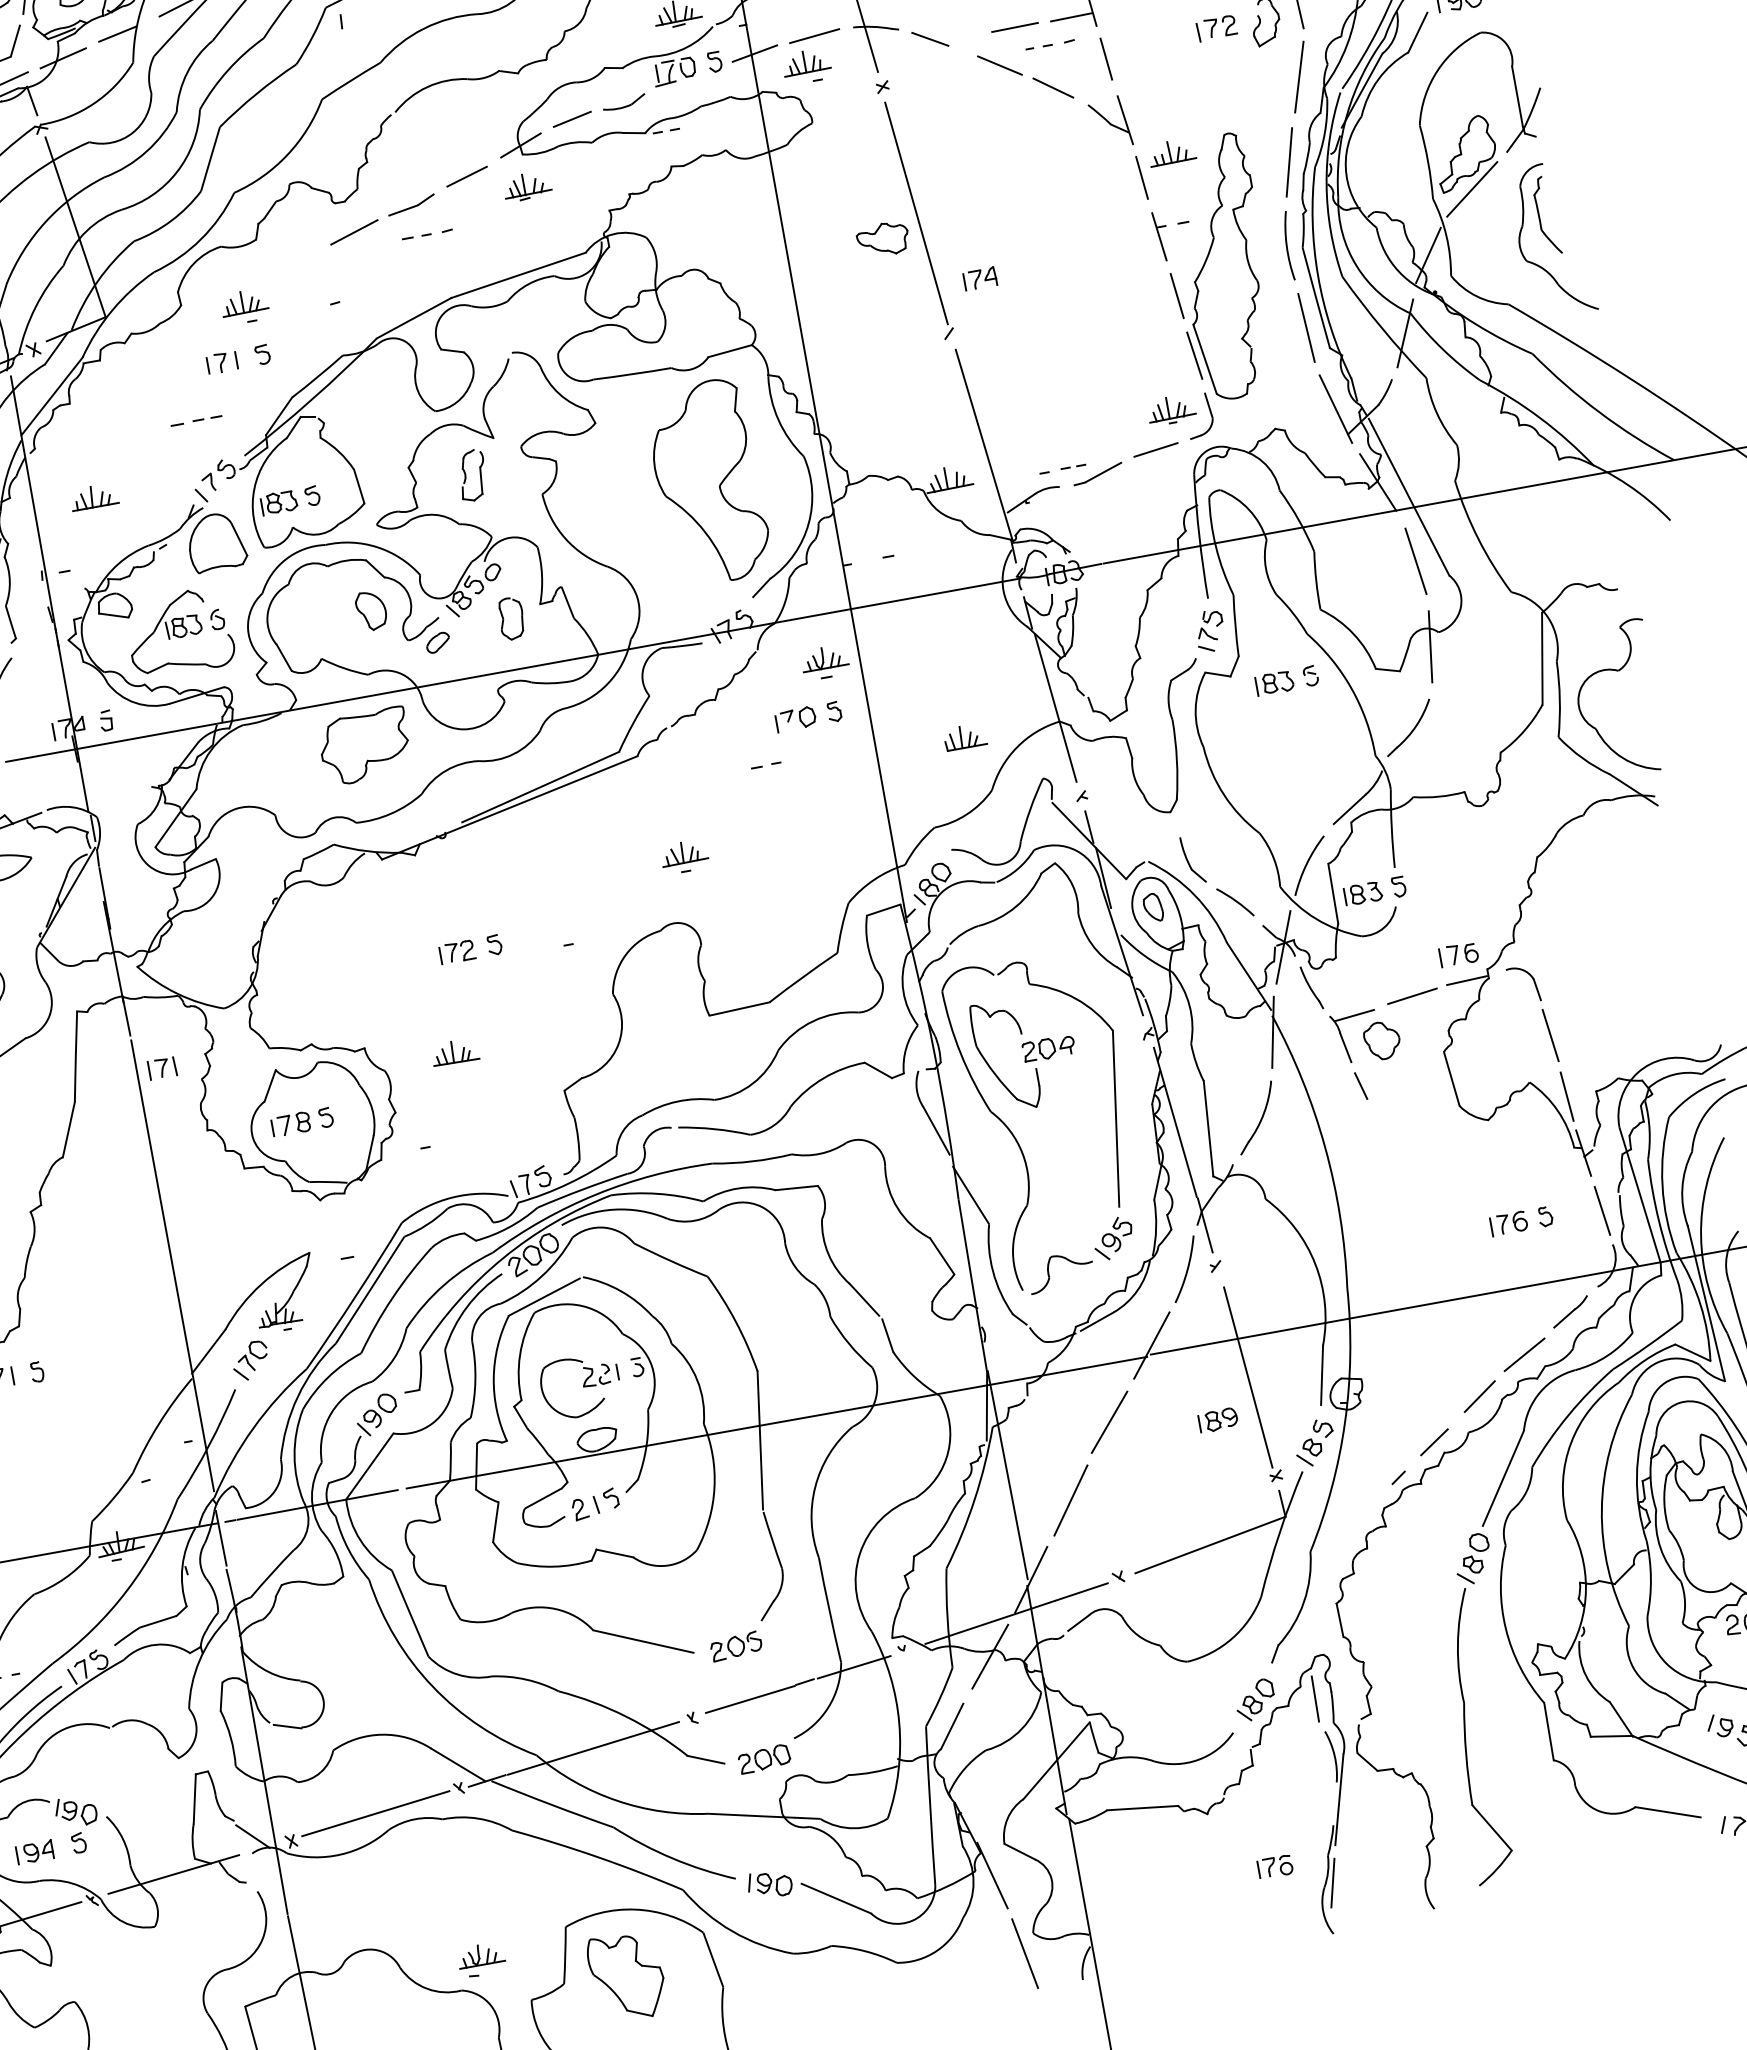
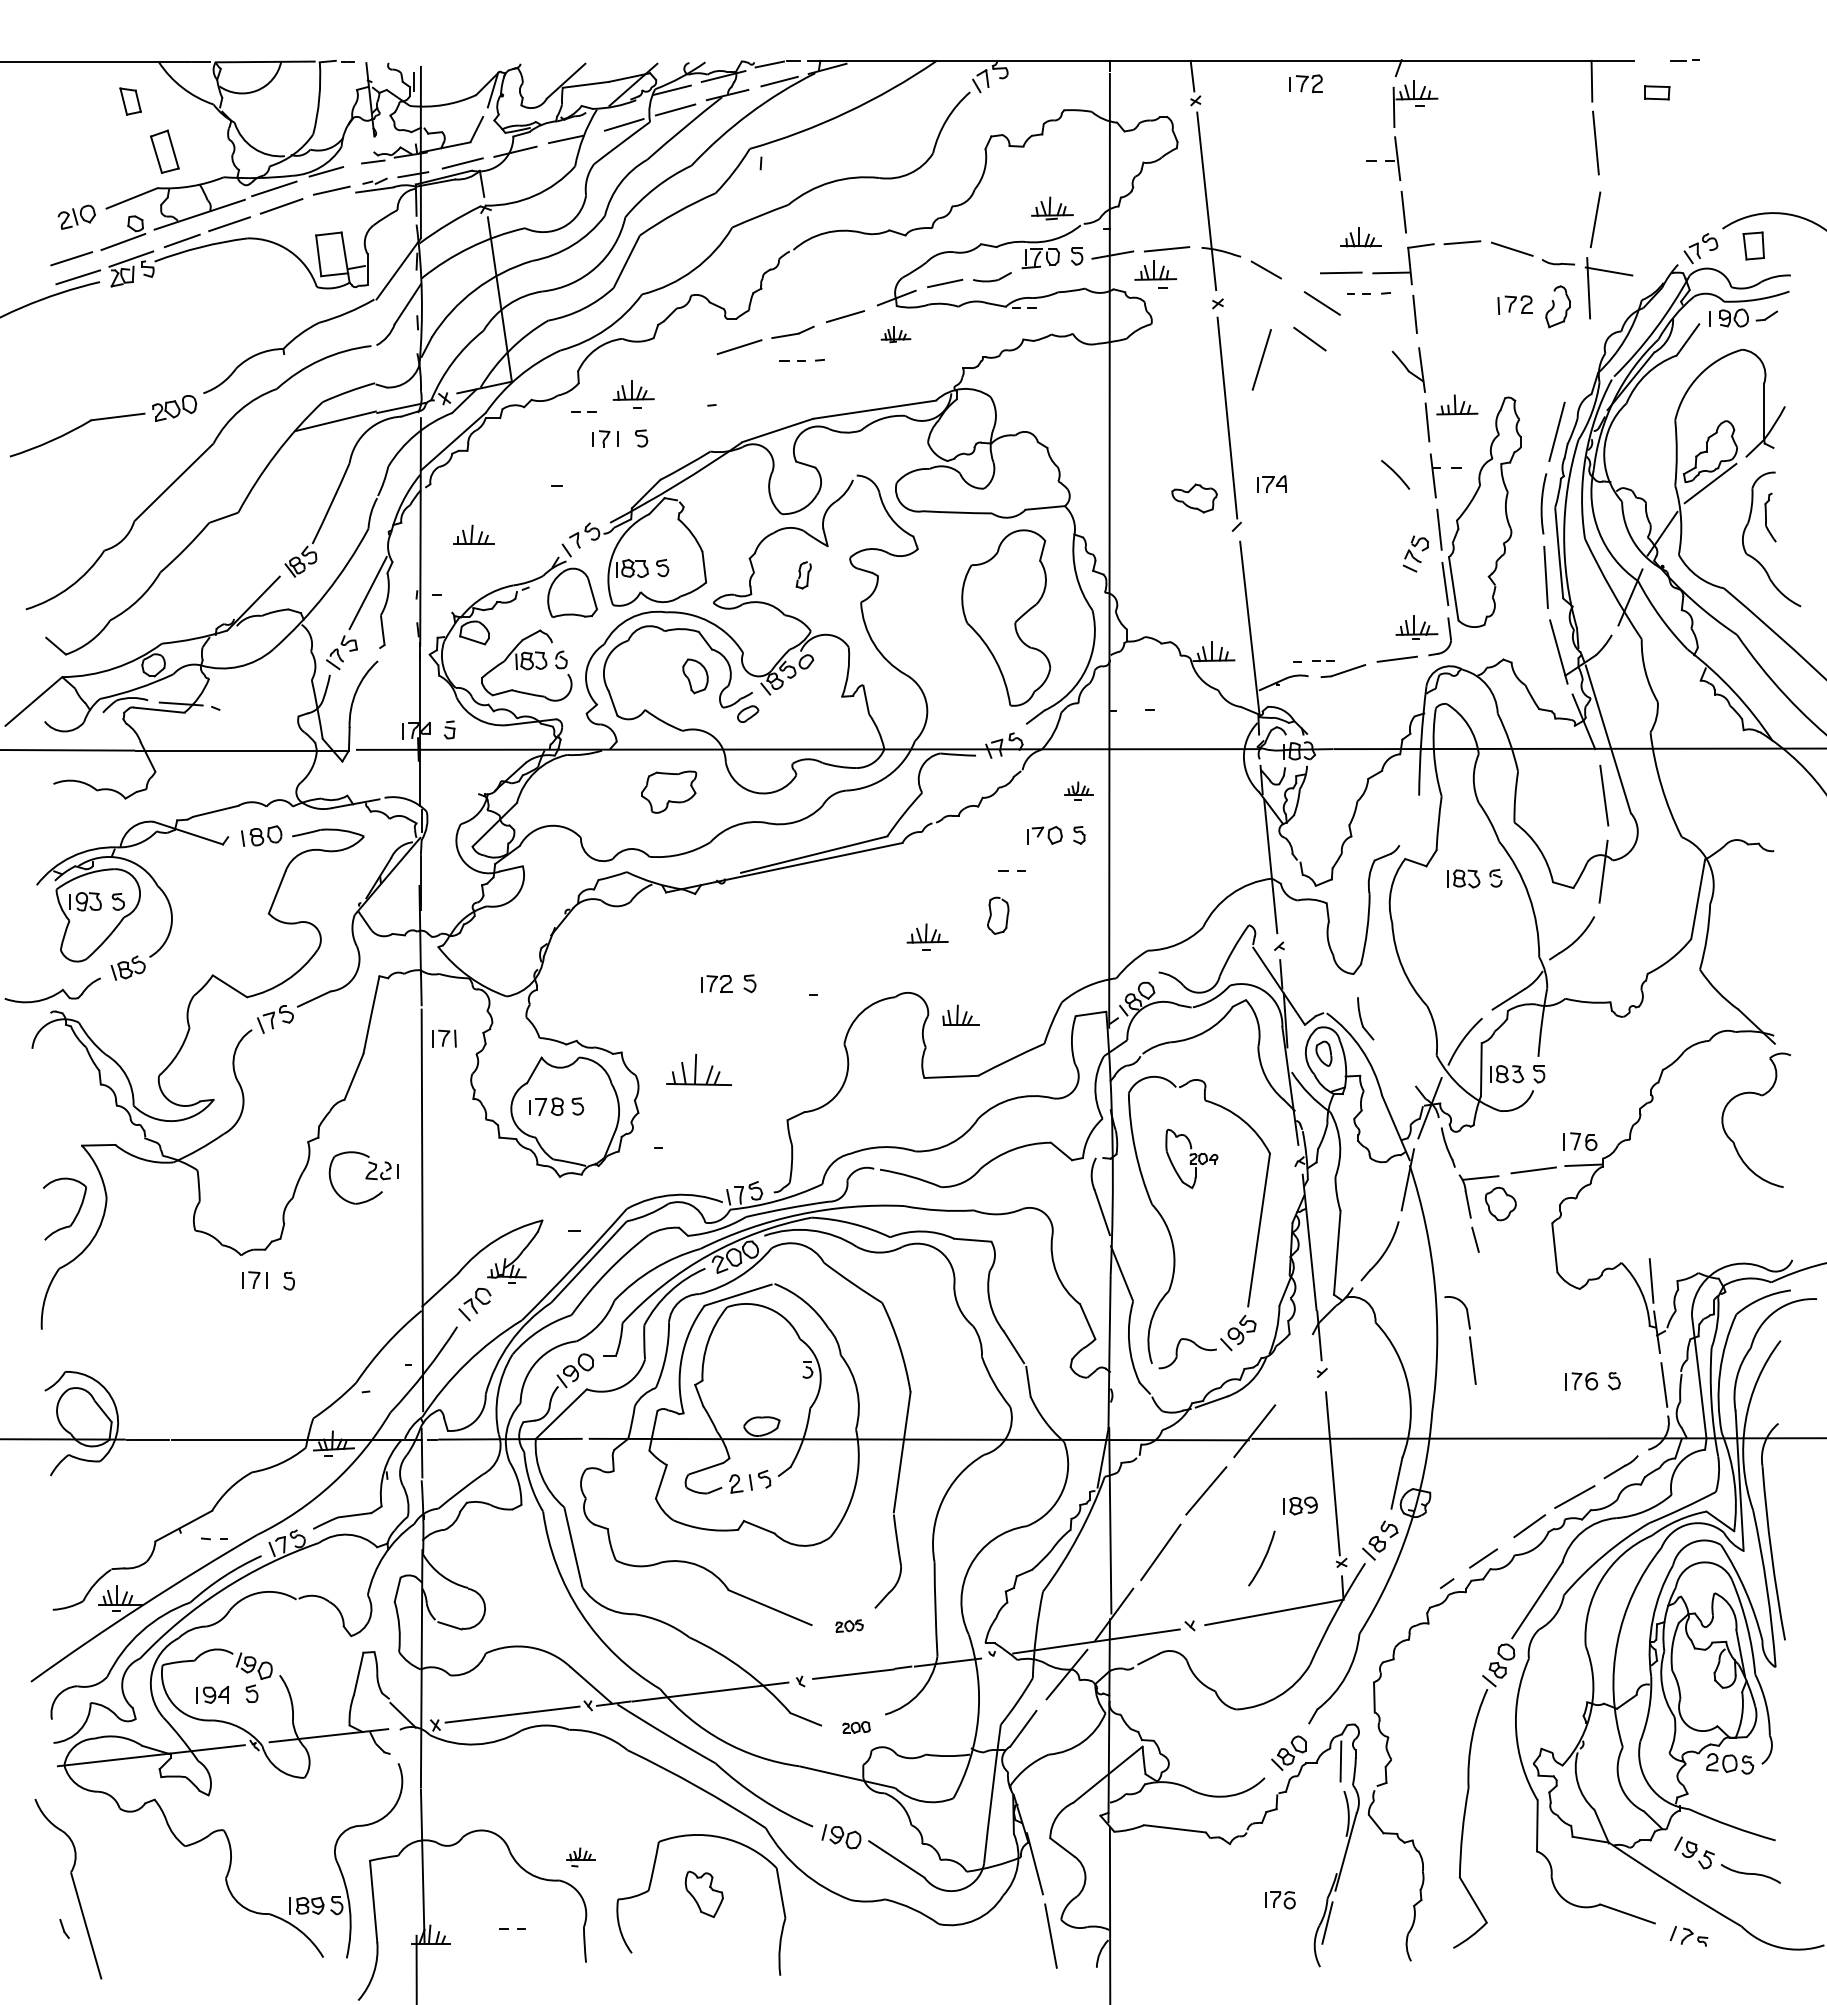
line: (1298, 76) -> (1261, 359), moved
line: (1052, 87) -> (1309, 338), moved
part: (526, 186) -> (895, 334), size x0.7
part: (1546, 215) -> (1770, 517), size x0.7
part: (883, 239) -> (1194, 498), moved
line: (203, 418) -> (580, 411), moved
part: (472, 475) -> (803, 575), size x0.6
part: (511, 618) -> (998, 915), moved
part: (1209, 630) -> (1415, 553), moved
part: (824, 661) -> (1078, 790), size x0.7
part: (1618, 671) -> (1761, 1096), moved
part: (964, 736) -> (960, 1014), moved
part: (364, 745) -> (668, 791), size x0.7
line: (1235, 901) -> (1395, 474), moved
part: (1542, 1013) -> (1469, 1340), moved
part: (455, 1051) -> (699, 1069), size x1.6
part: (1025, 1052) -> (1191, 1158), size x0.6
arc: (1186, 1268) -> (1263, 1558), moved
part: (580, 1386) -> (363, 1177), moved
part: (736, 1645) -> (849, 1625), size x0.6
part: (764, 1758) -> (856, 1727), size x0.6
part: (480, 1960) -> (580, 1857), size x0.7
part: (627, 1976) -> (704, 1894), size x0.6

